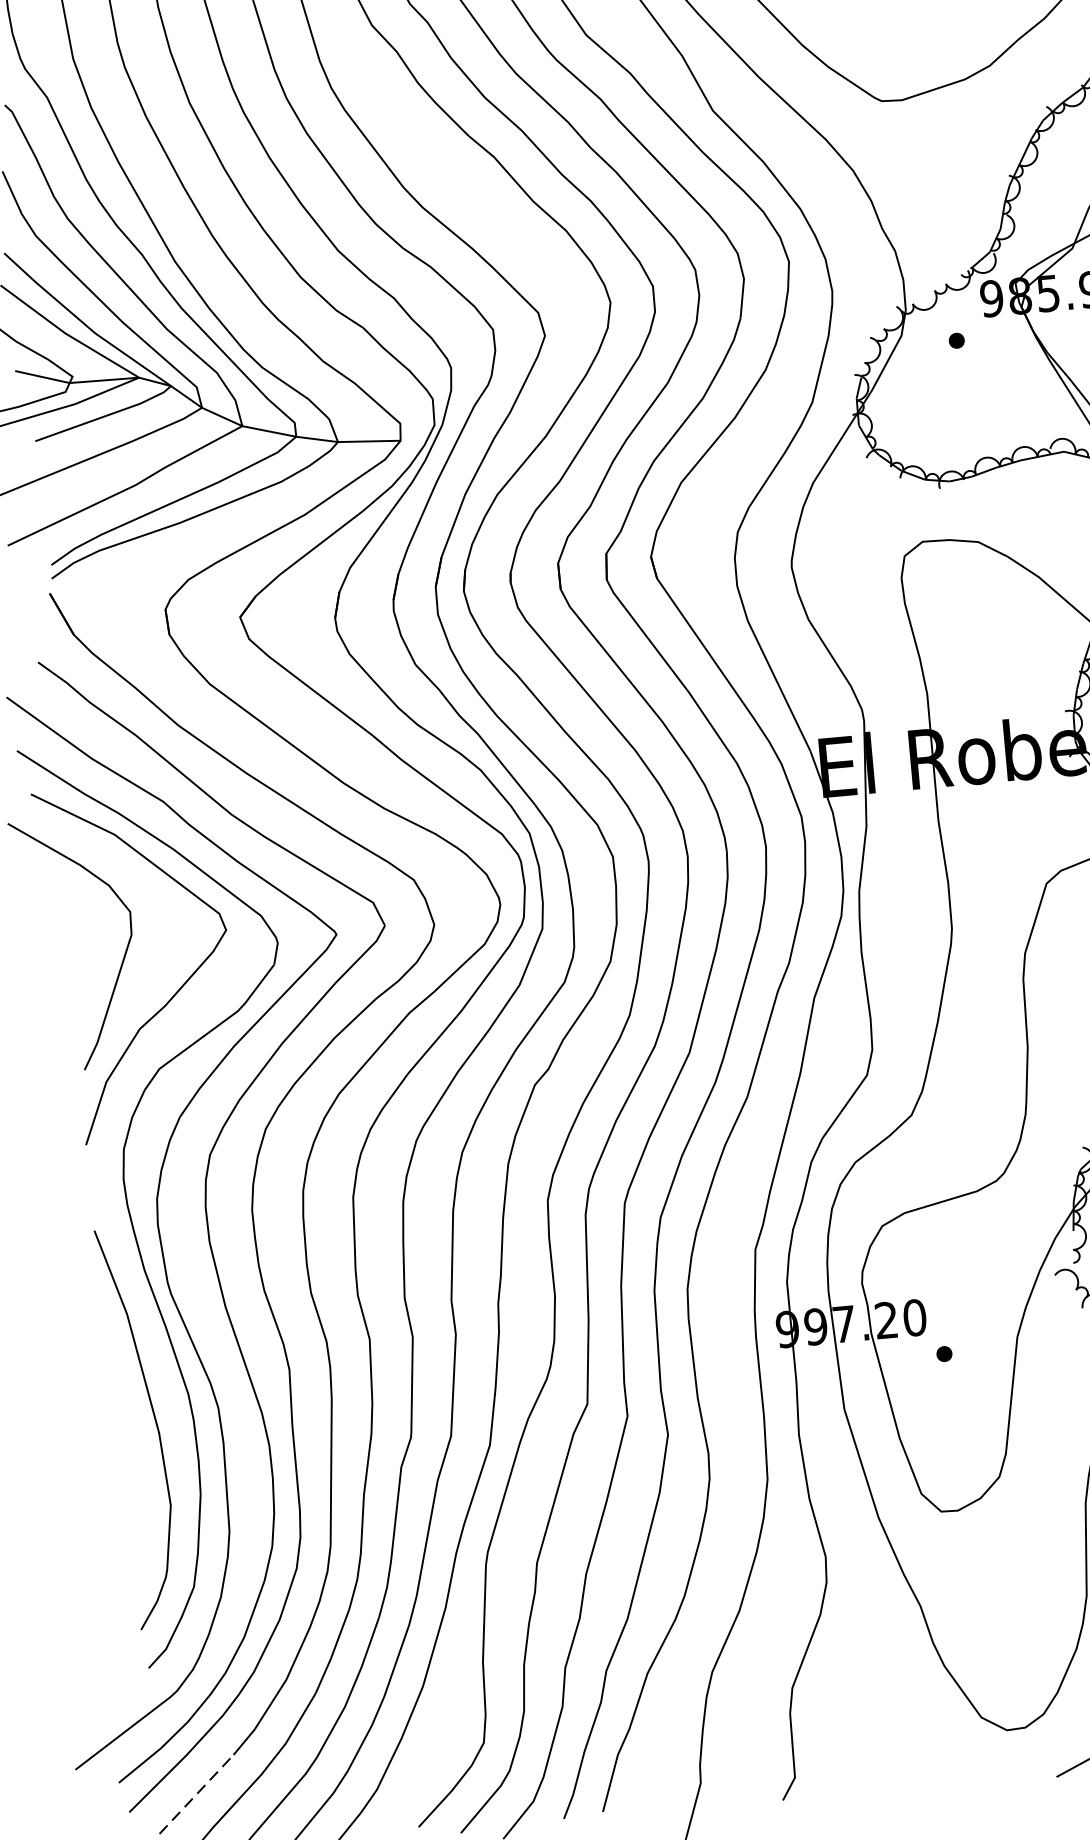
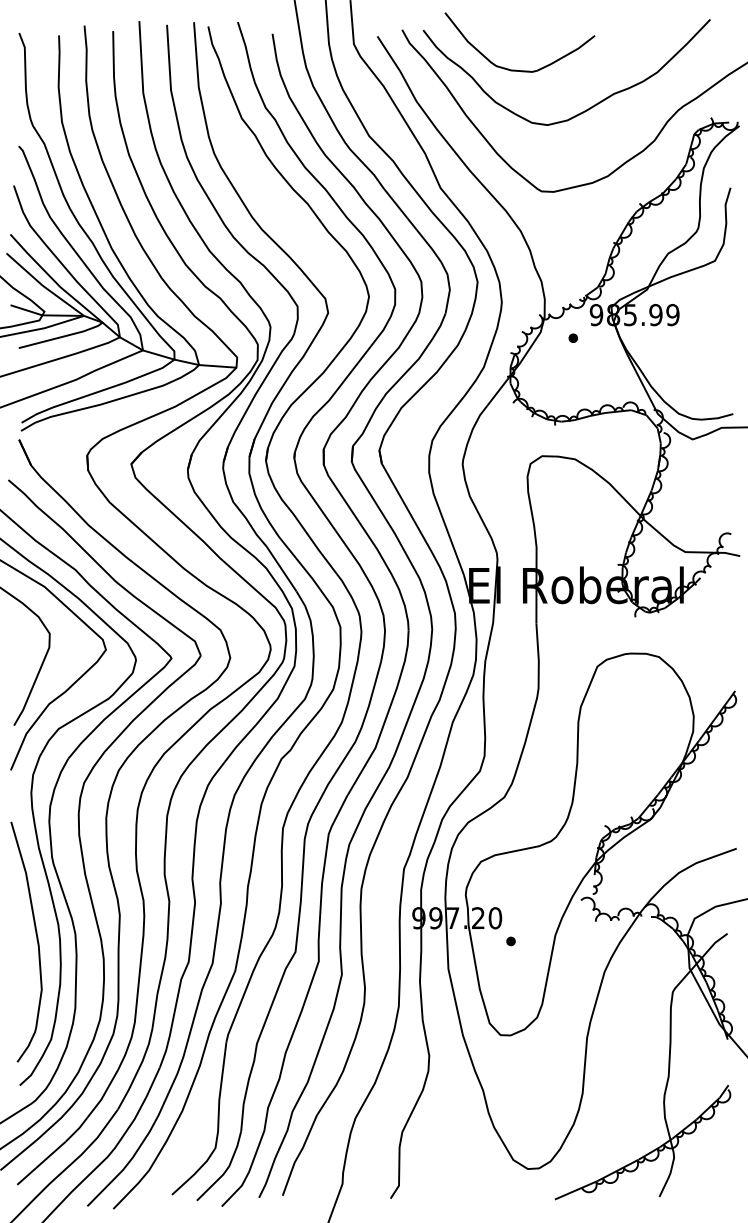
line: (196, 1793) -> (41, 1162), dashed -> solid

